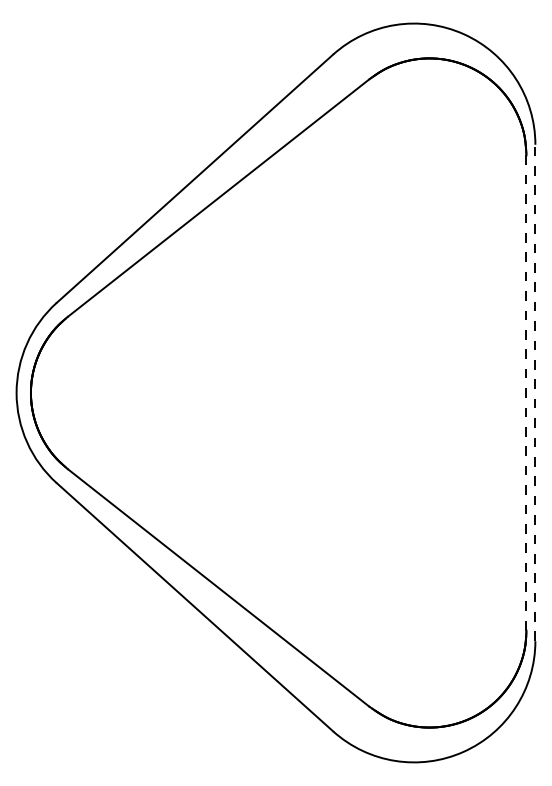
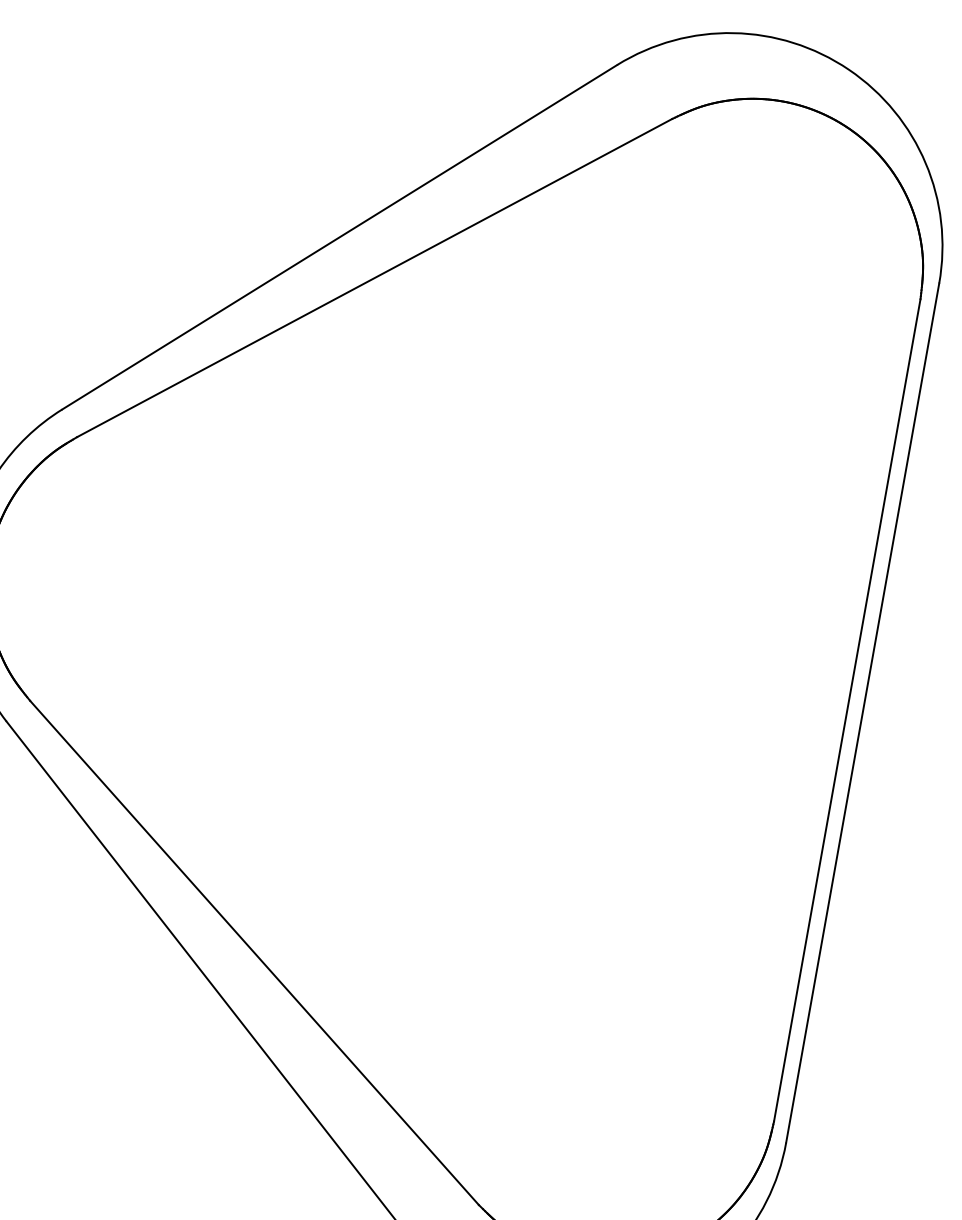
line: (526, 392) -> (847, 709), dashed -> solid
line: (535, 392) -> (863, 712), dashed -> solid

